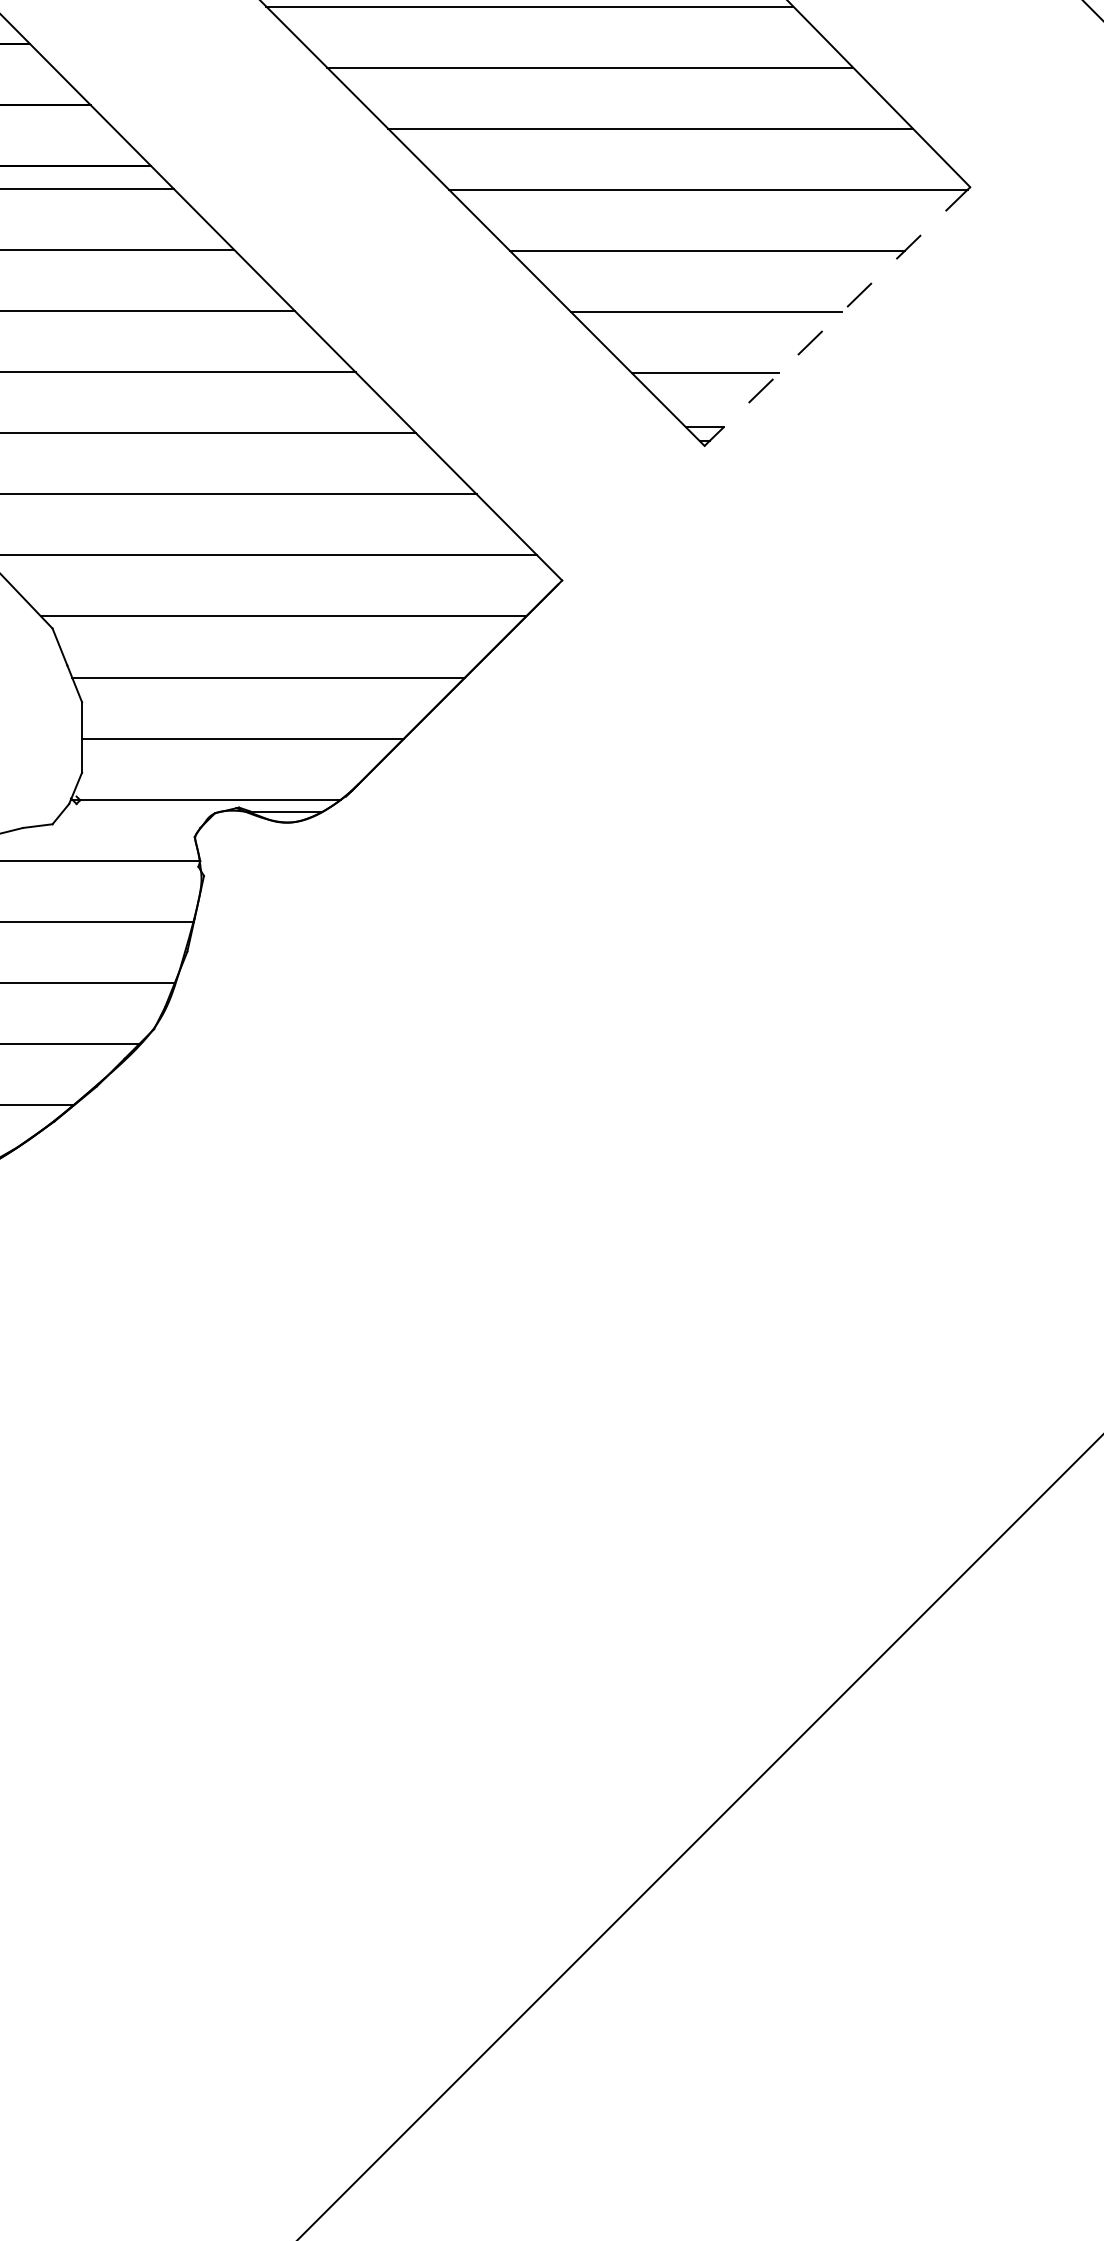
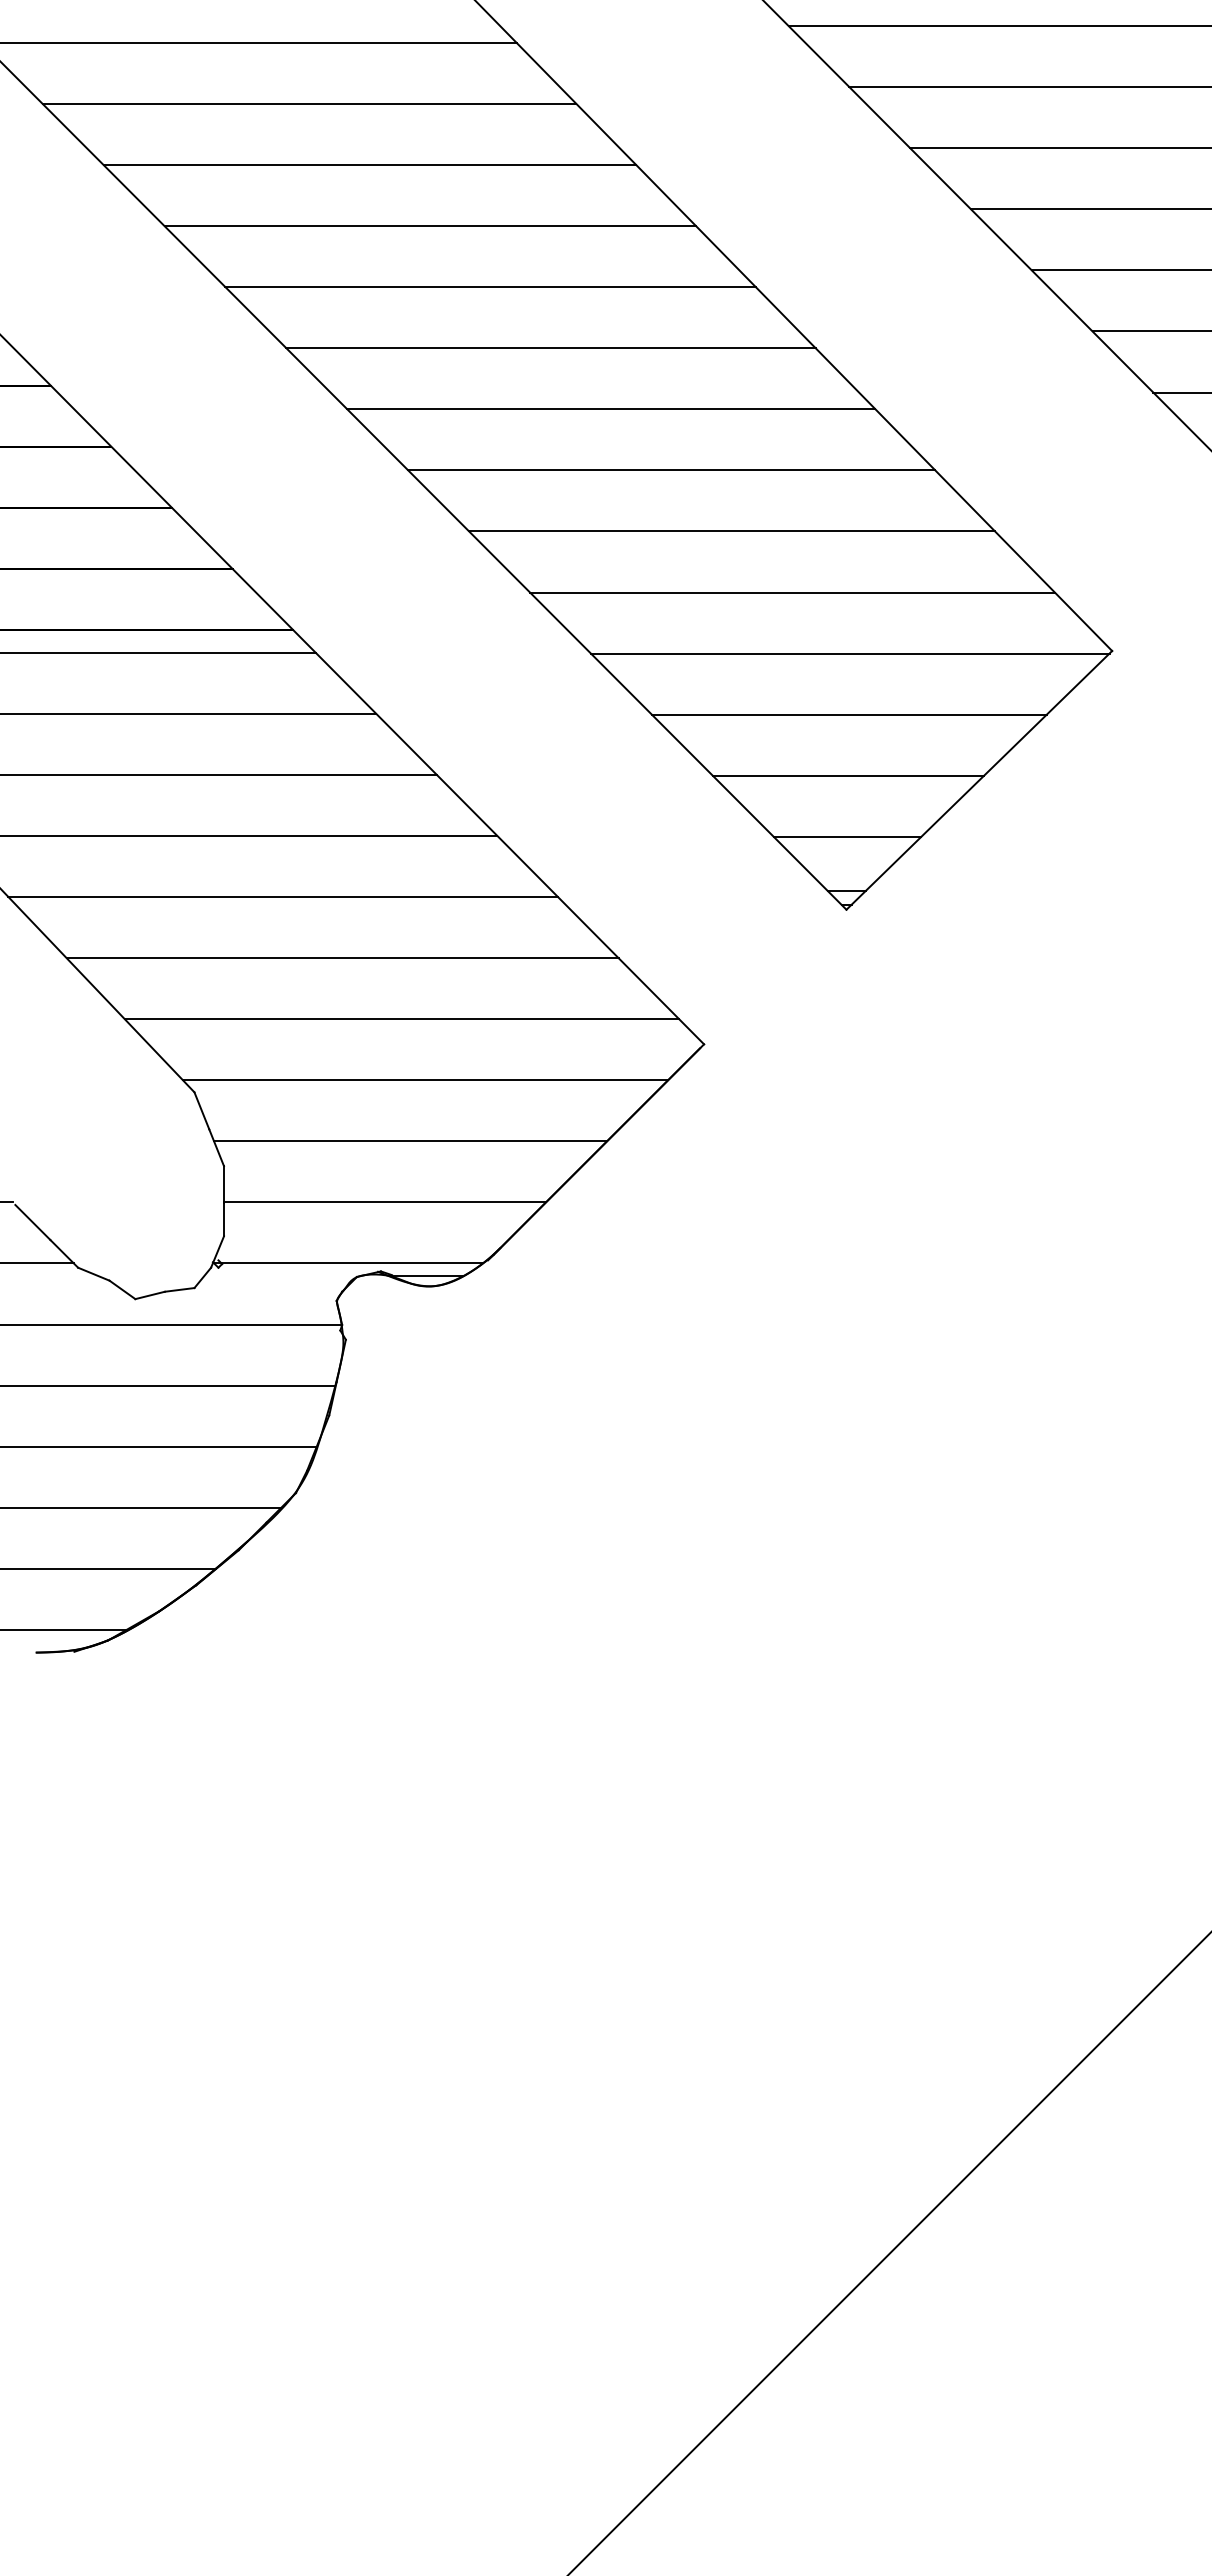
line: (836, 316) -> (978, 780), dashed -> solid

